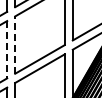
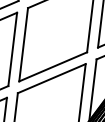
line: (15, 45) -> (23, 45), dashed -> solid
line: (7, 49) -> (13, 49), dashed -> solid

